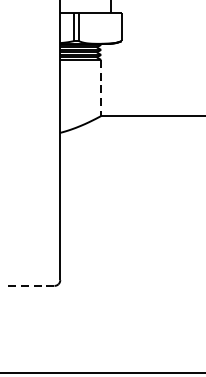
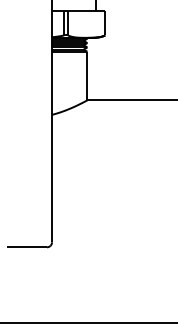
line: (101, 88) -> (87, 76), dashed -> solid
line: (31, 286) -> (27, 247), dashed -> solid

